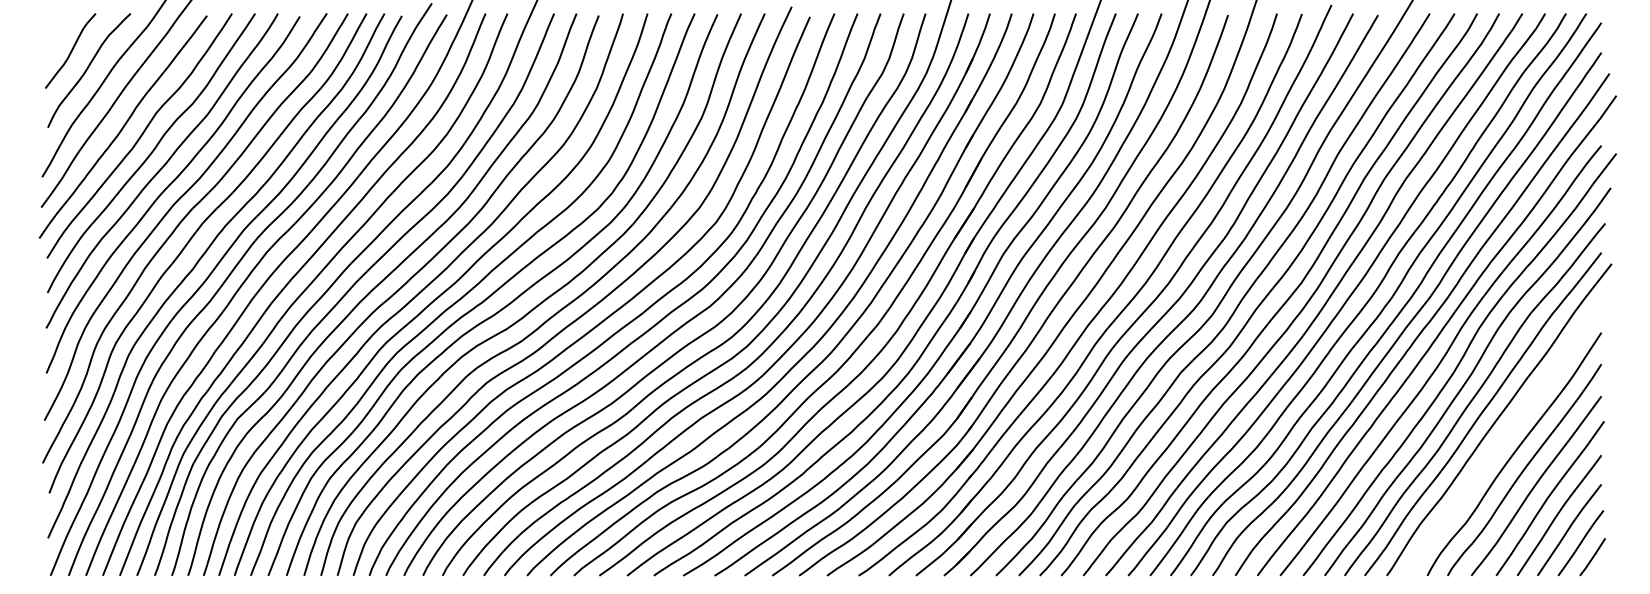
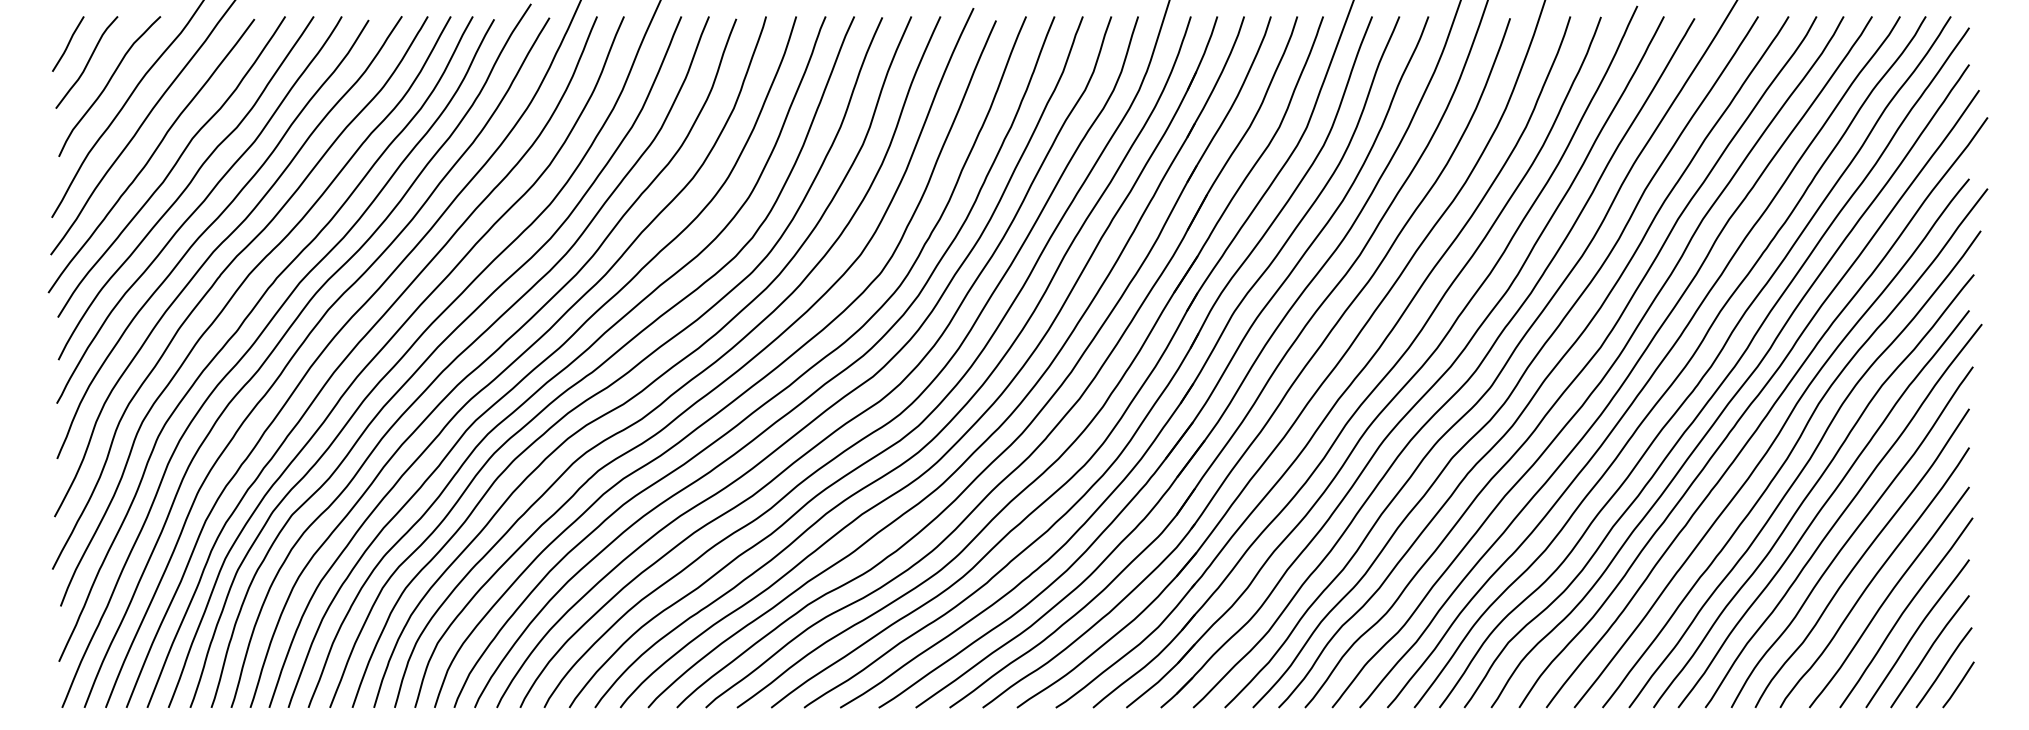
line: (55, 35) -> (68, 43), added
curve: (1505, 436) -> (1851, 536), added

